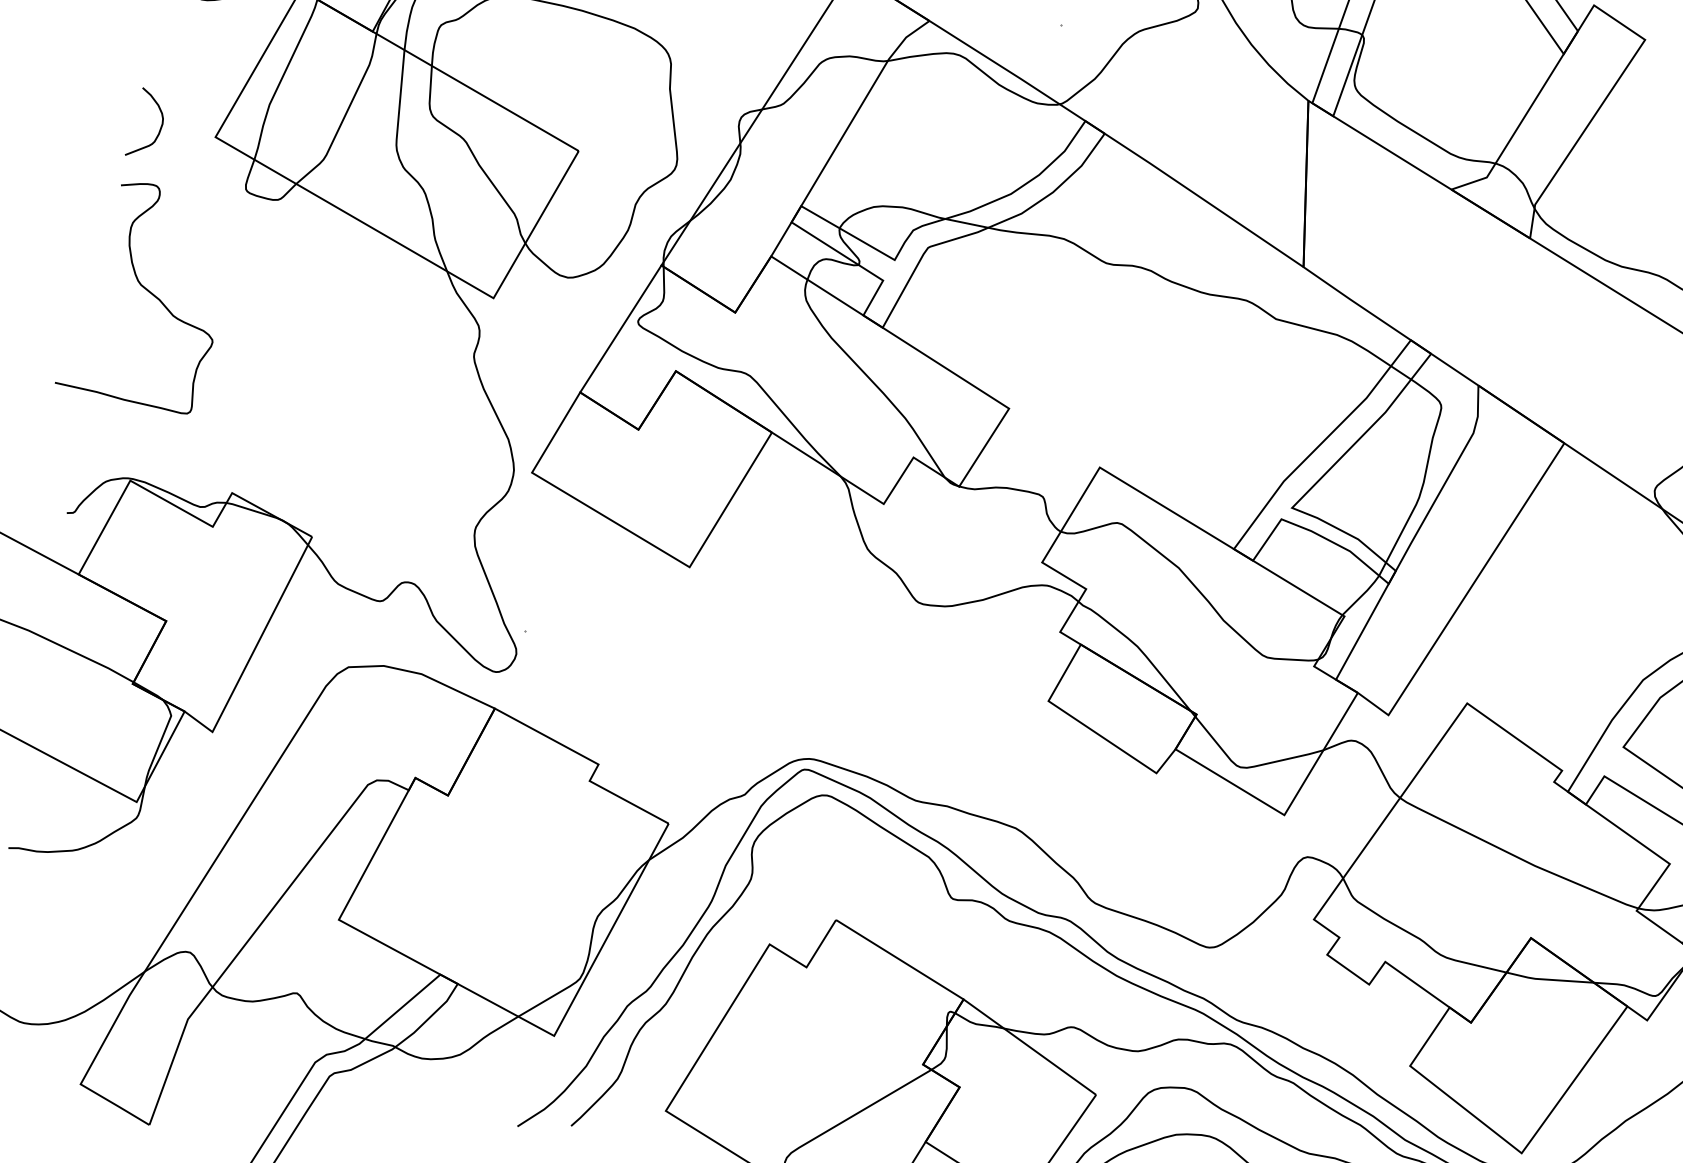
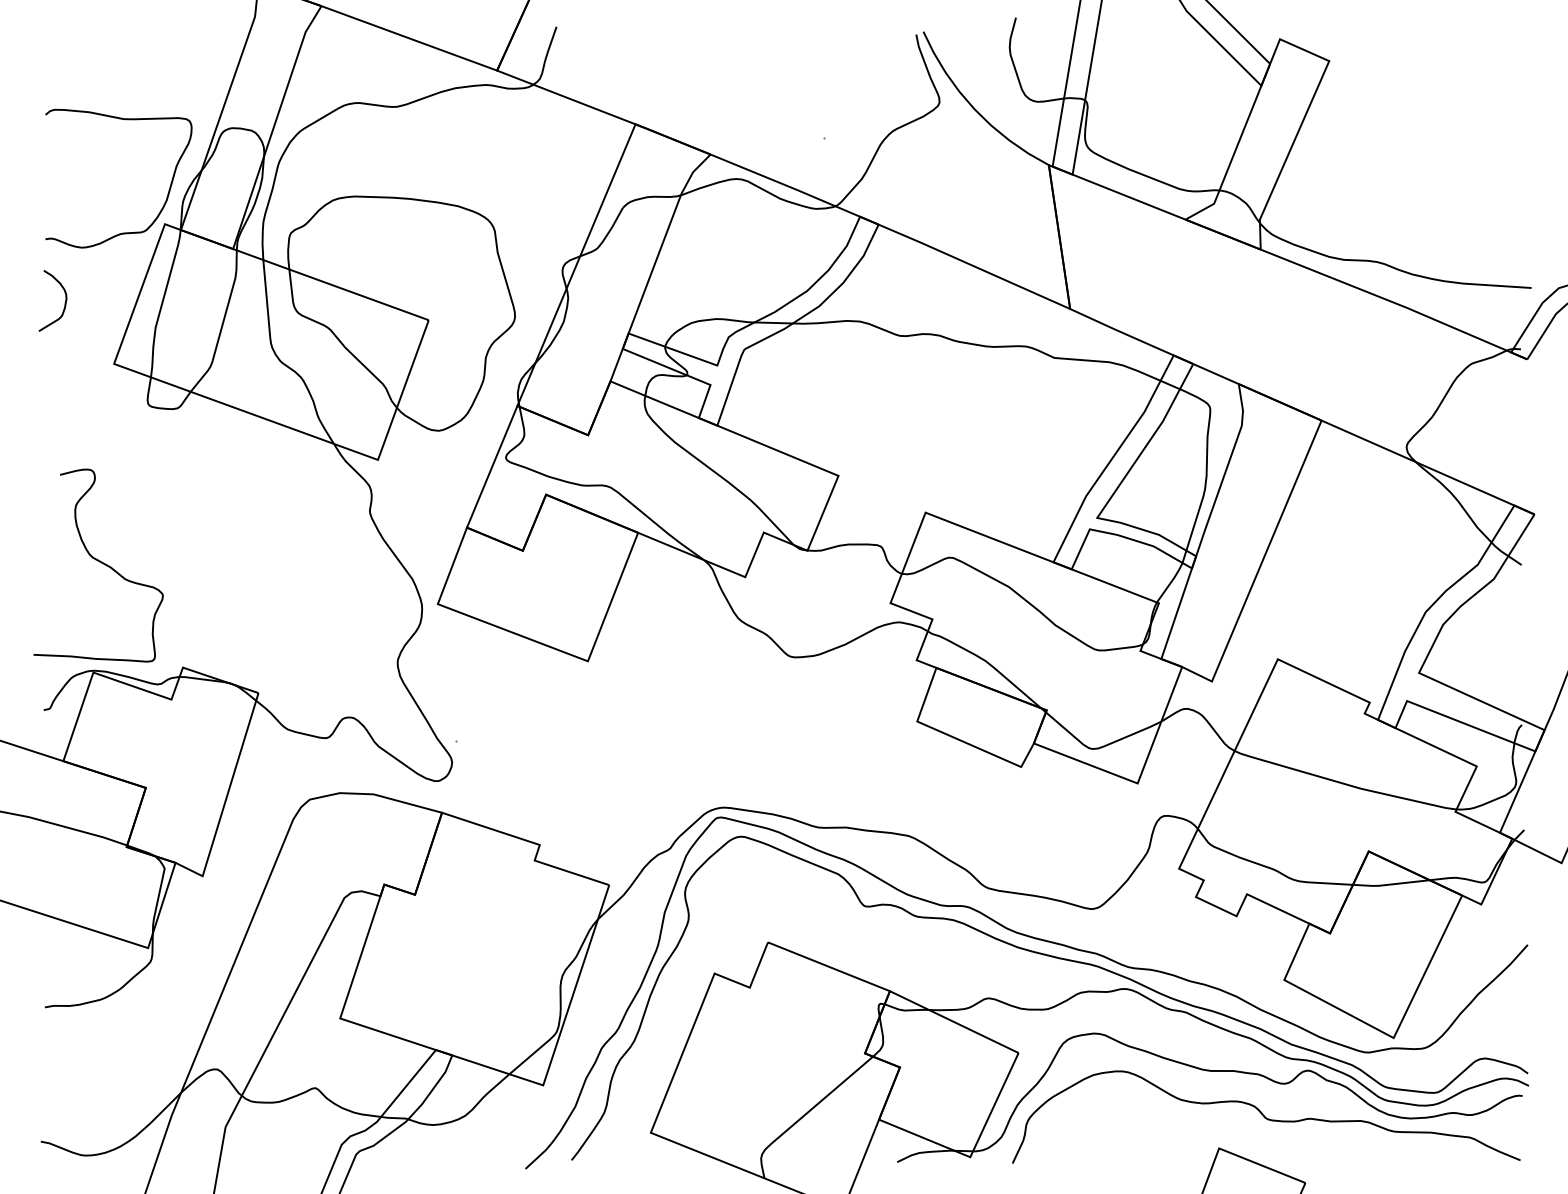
curve: (159, 128) -> (64, 303), moved
curve: (147, 291) -> (99, 562), moved

